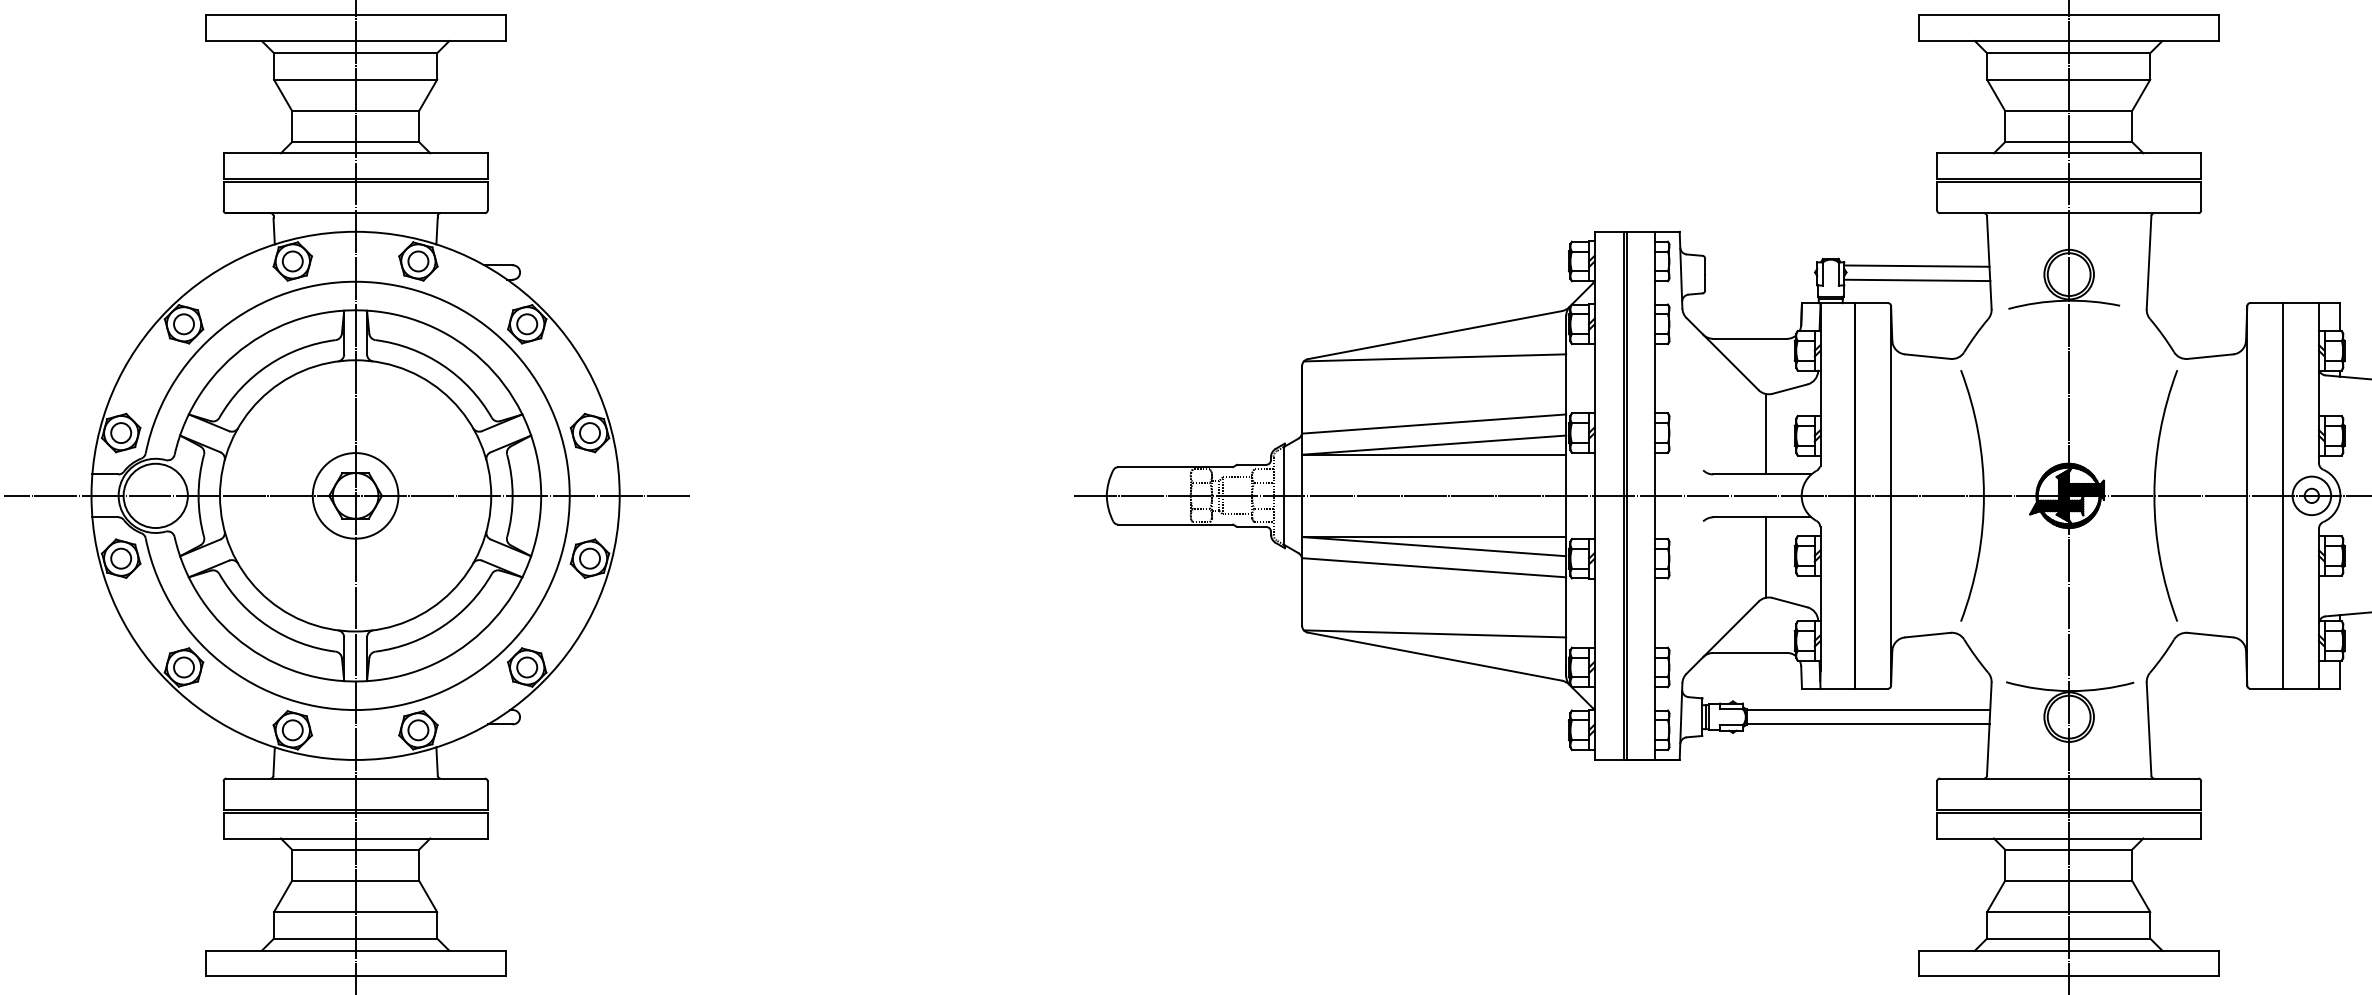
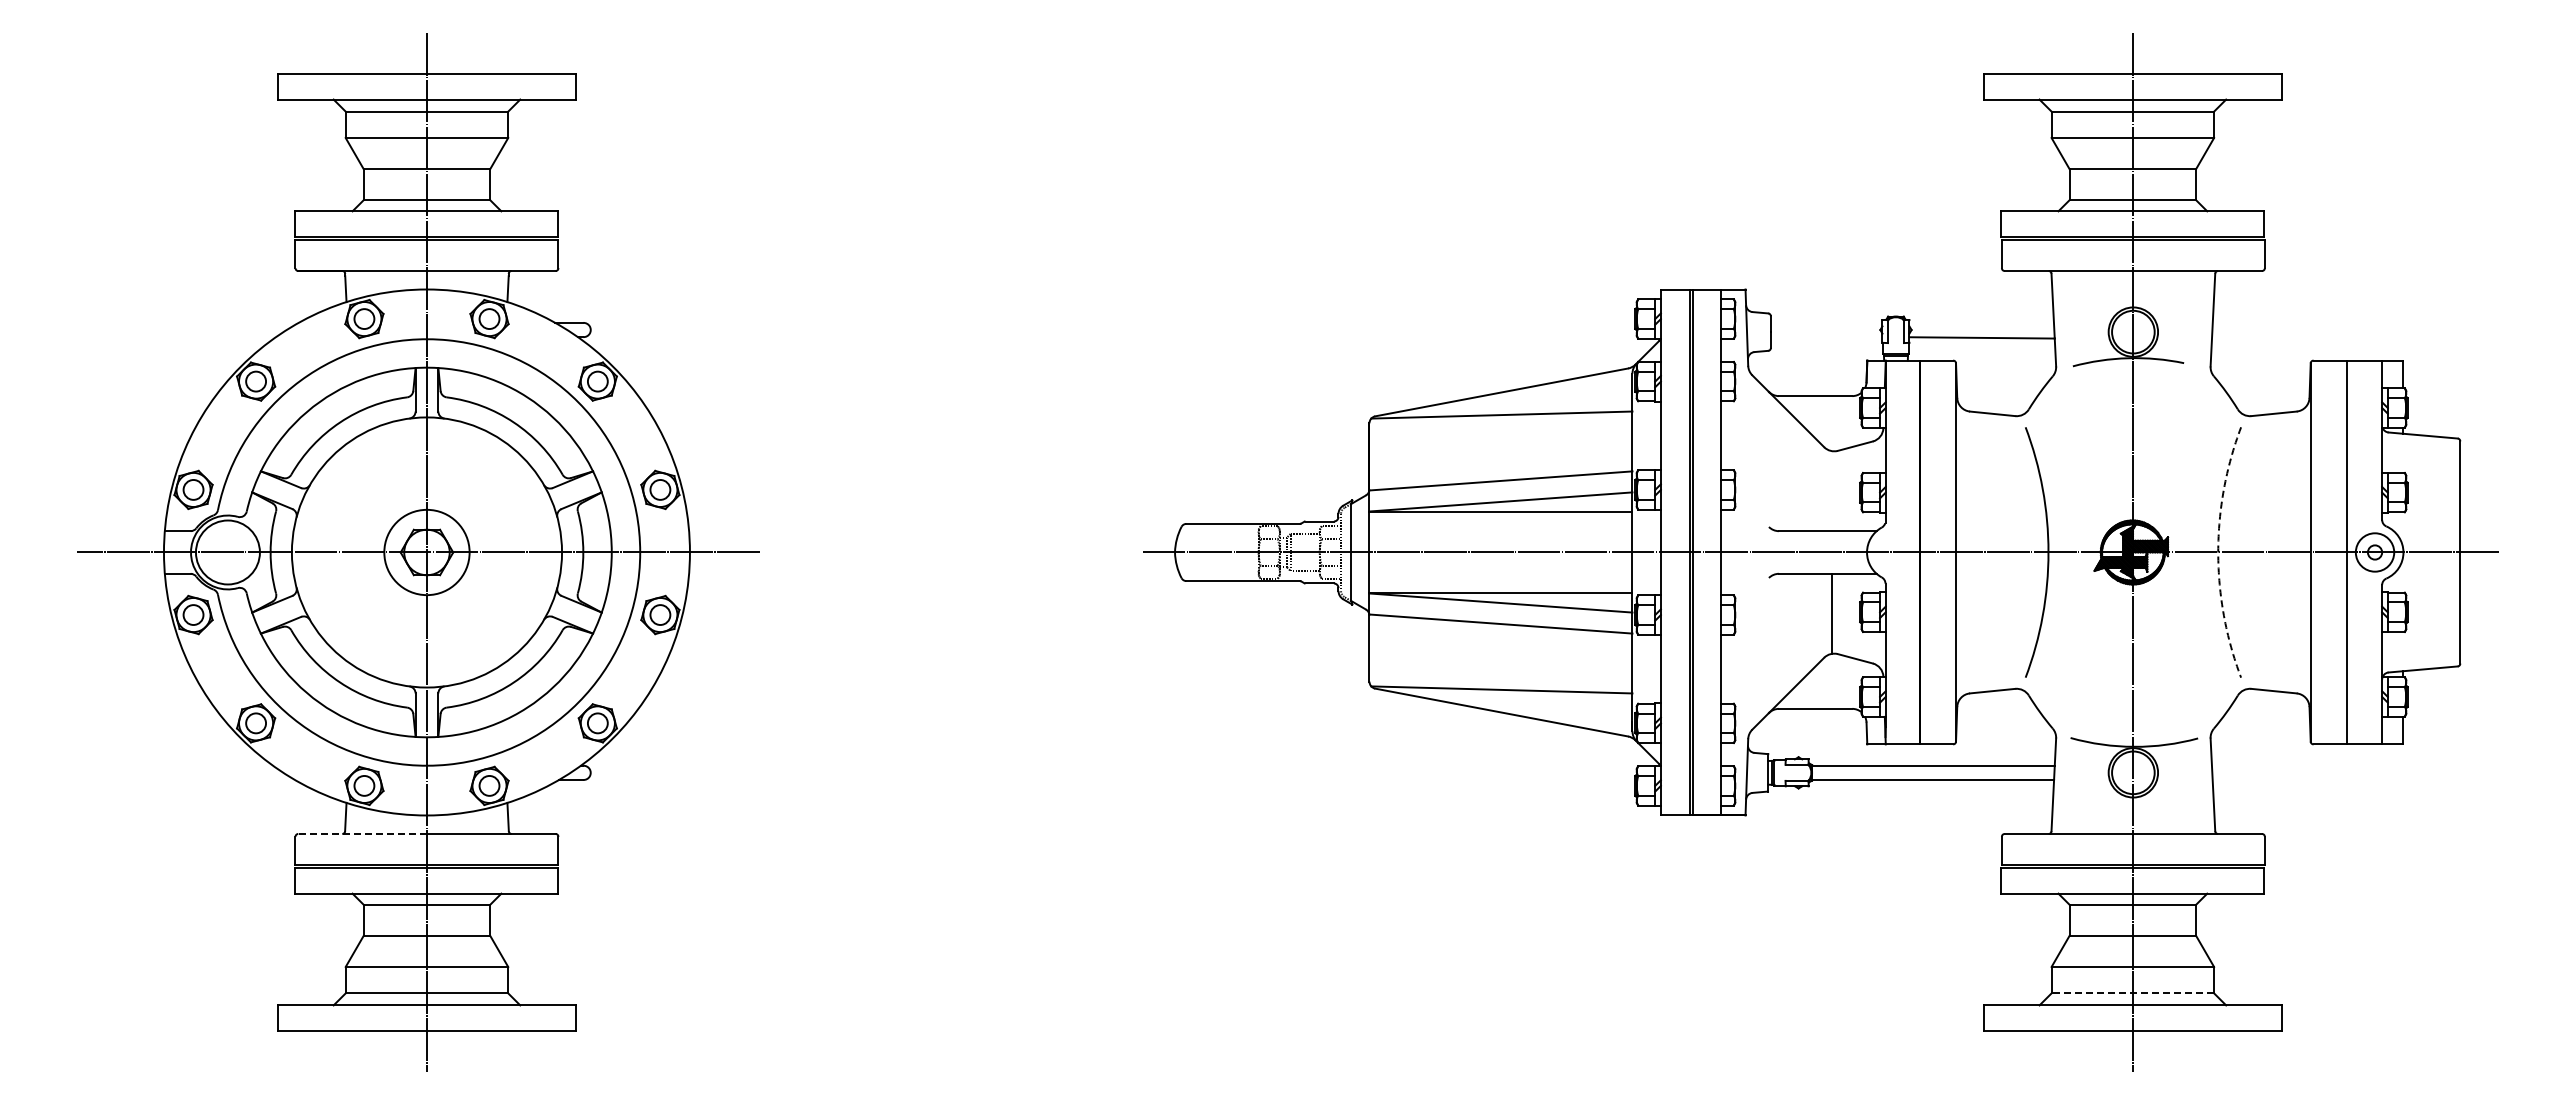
line: (1916, 265) -> (1981, 323), removed
line: (1766, 433) -> (1831, 490), removed
arc: (2154, 495) -> (2218, 552), solid -> dashed
line: (290, 778) -> (362, 833), solid -> dashed
line: (2068, 938) -> (2132, 993), solid -> dashed

